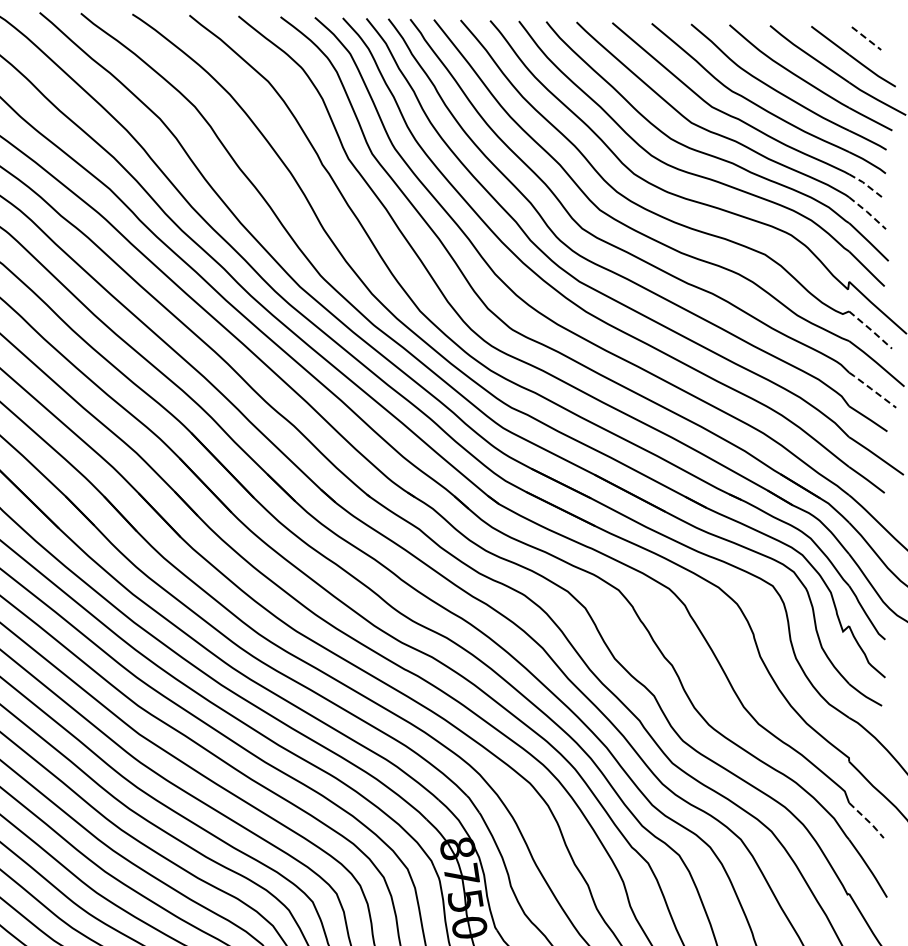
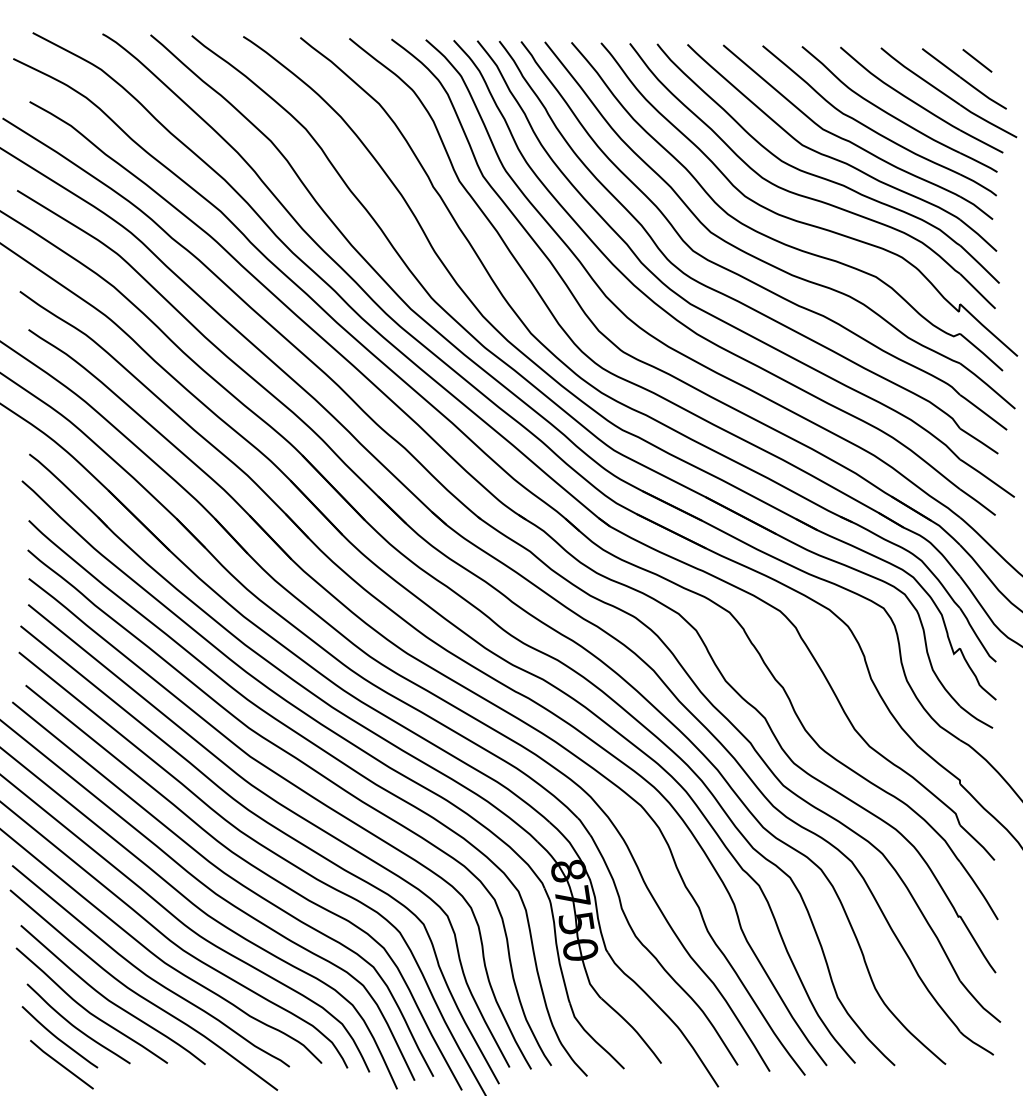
line: (866, 38) -> (977, 60), dashed -> solid
line: (865, 184) -> (976, 206), dashed -> solid
line: (867, 212) -> (978, 234), dashed -> solid
line: (871, 330) -> (982, 352), dashed -> solid
line: (871, 389) -> (982, 411), dashed -> solid
line: (868, 821) -> (979, 843), dashed -> solid

